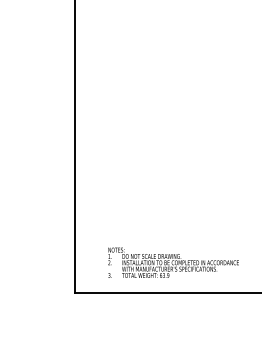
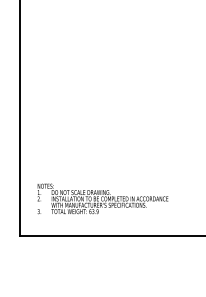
text: (173, 262) -> (102, 198), moved

